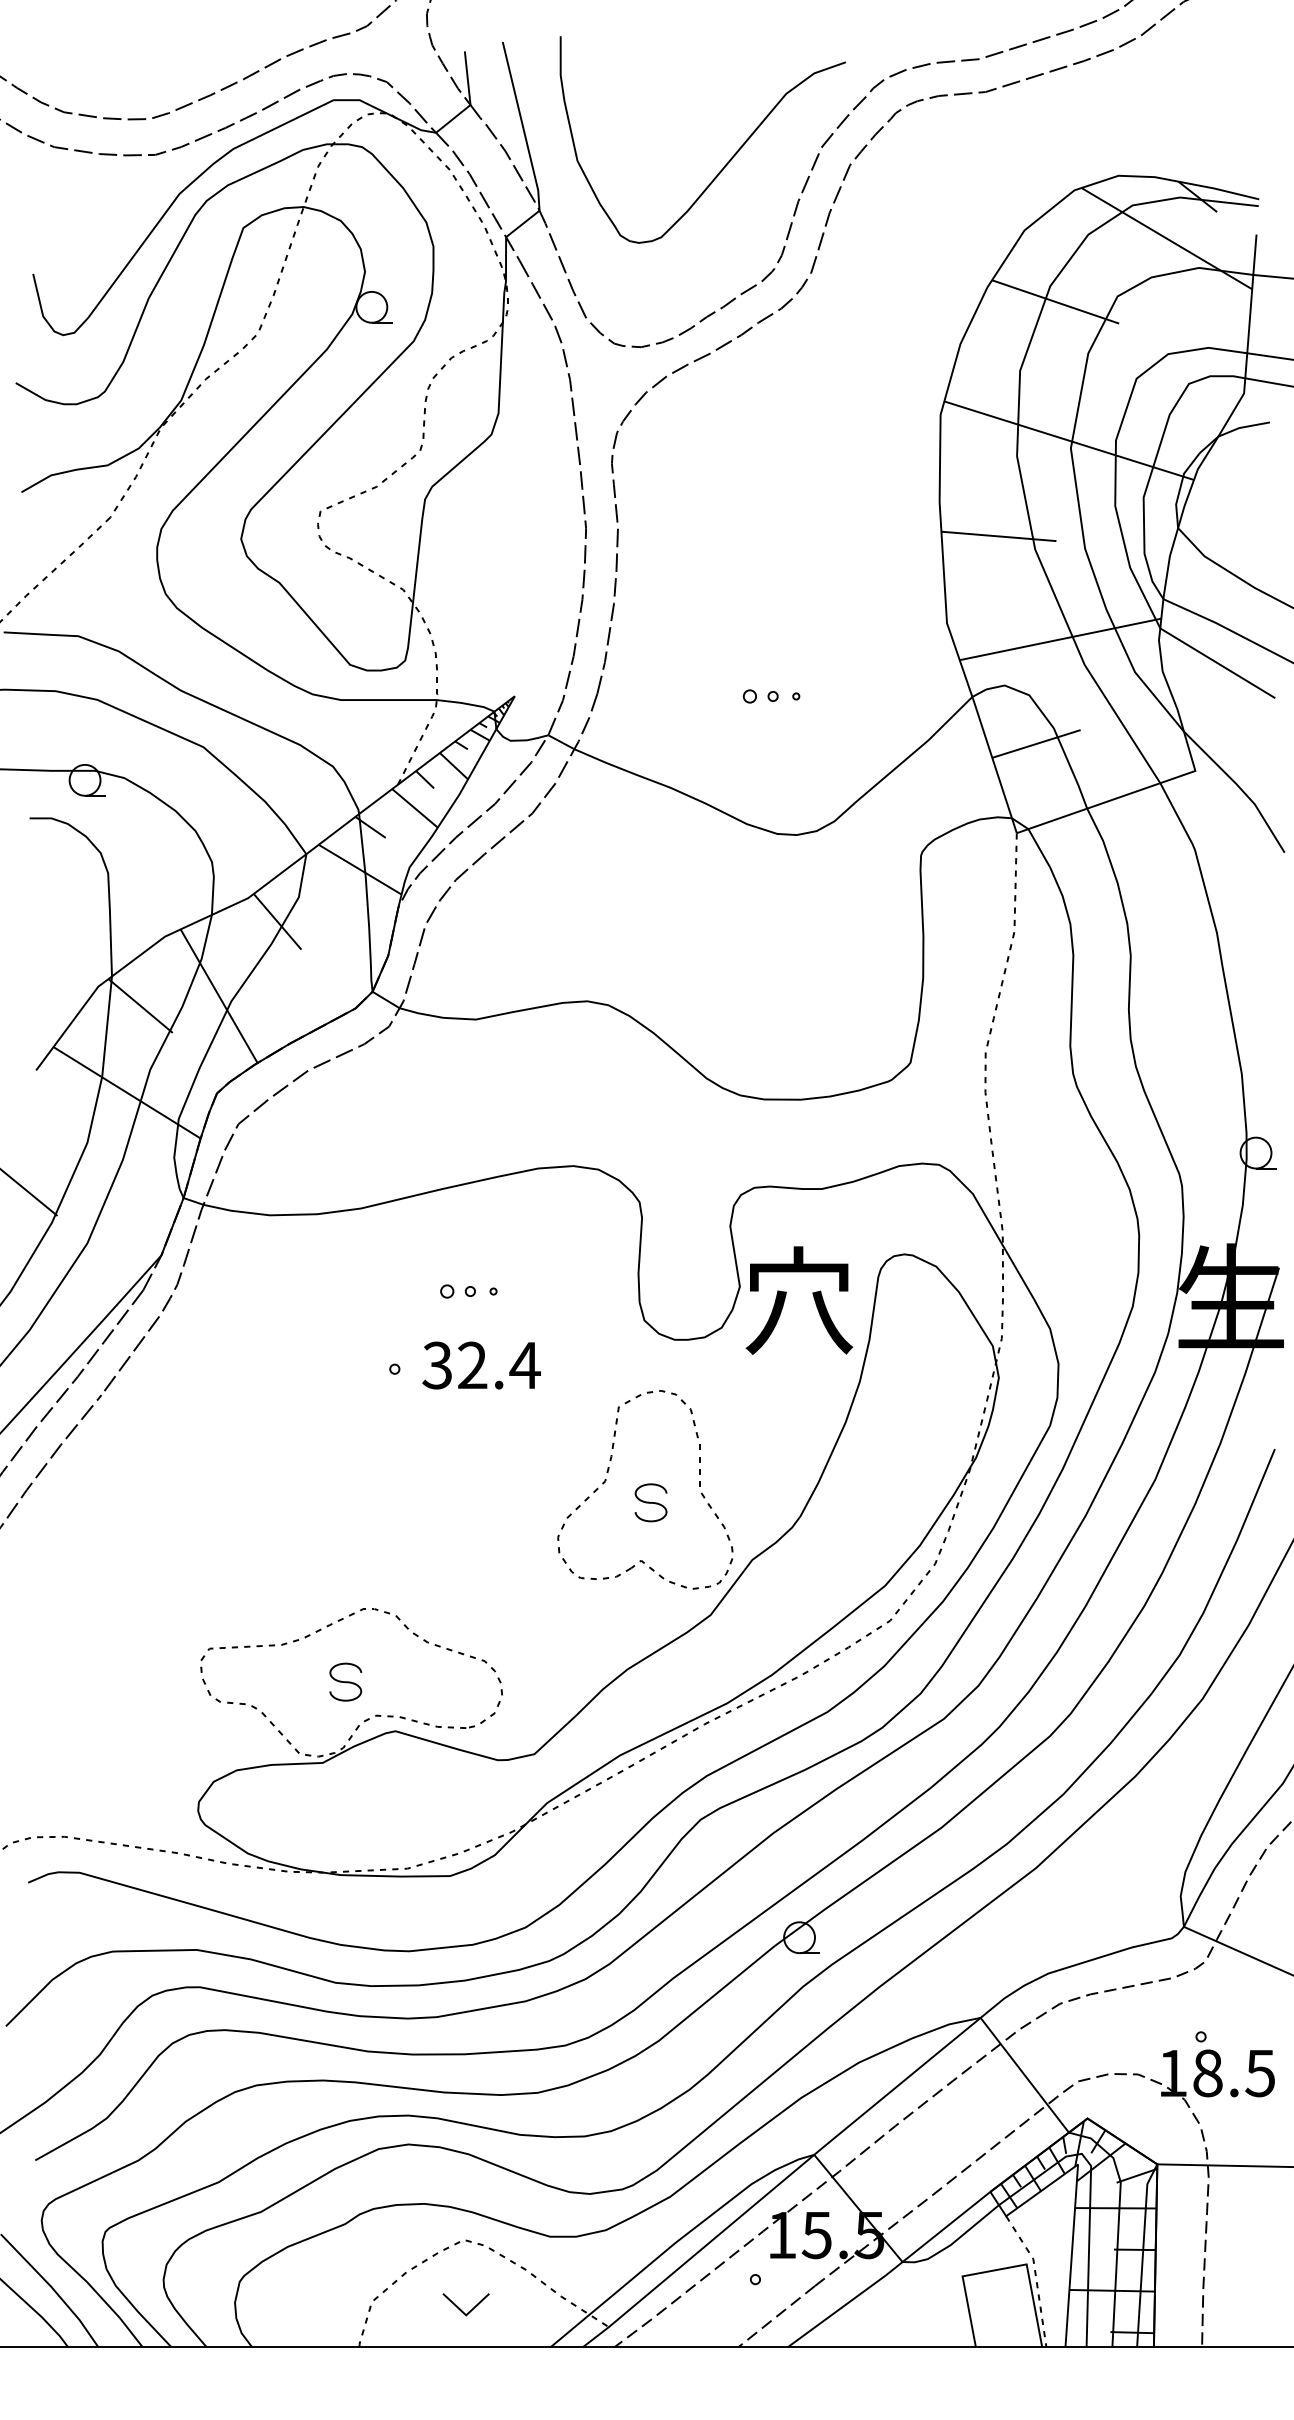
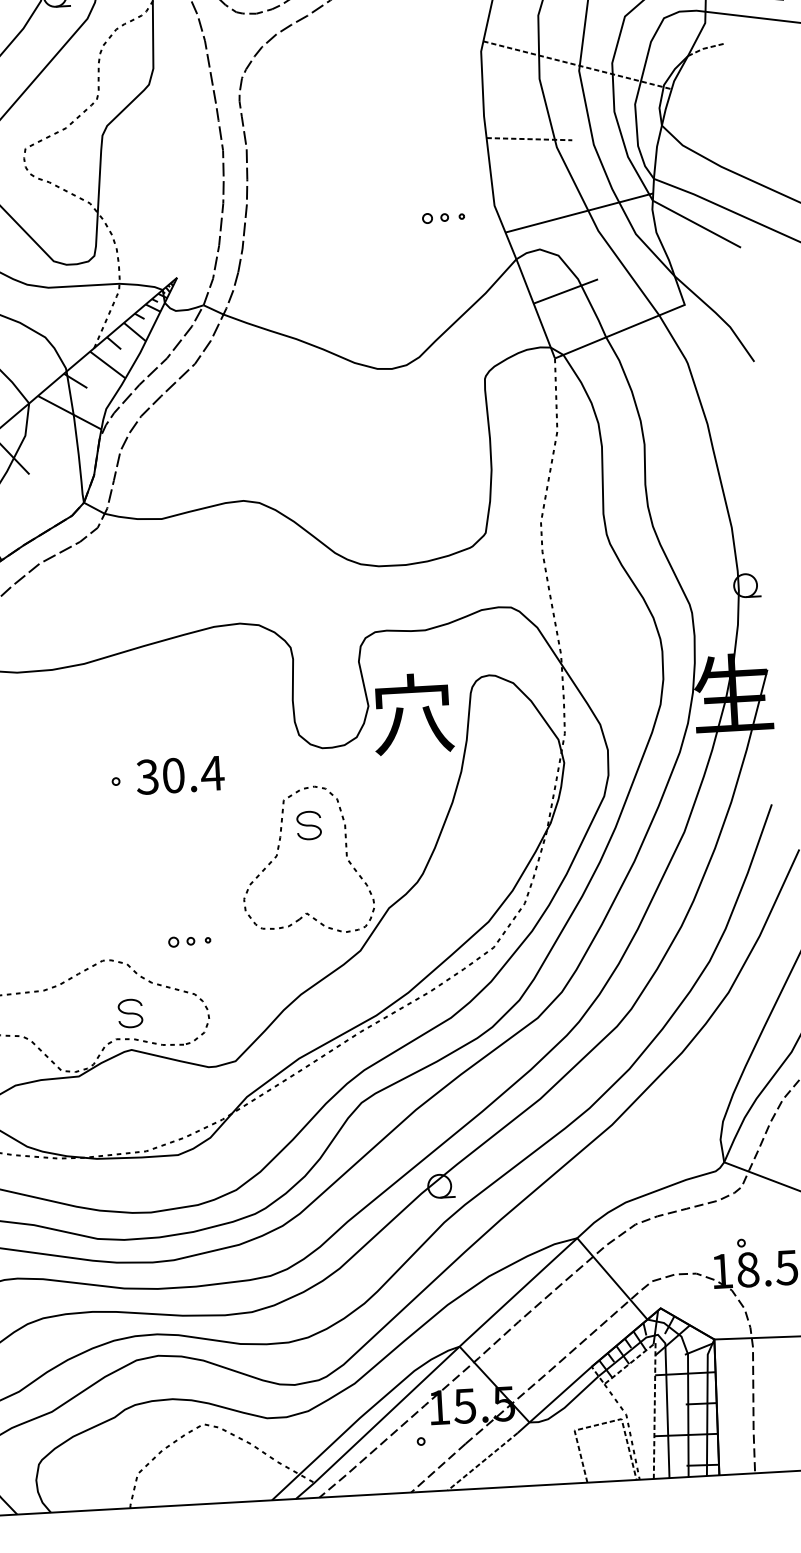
line: (1242, 427) -> (705, 48), solid -> dashed
line: (1069, 440) -> (577, 65), solid -> dashed
line: (998, 536) -> (529, 139), solid -> dashed
part: (771, 696) -> (443, 217), moved
part: (468, 1291) -> (189, 941), moved
text: (472, 1365) -> (173, 775), 32.4 -> 30.4
part: (650, 1502) -> (308, 825), moved
part: (345, 1681) -> (130, 1013), moved
line: (1075, 2195) -> (654, 1365), solid -> dashed
line: (1000, 2269) -> (602, 1423), solid -> dashed
part: (460, 2308) -> (203, 1475), removed
line: (836, 2311) -> (482, 1461), solid -> dashed

